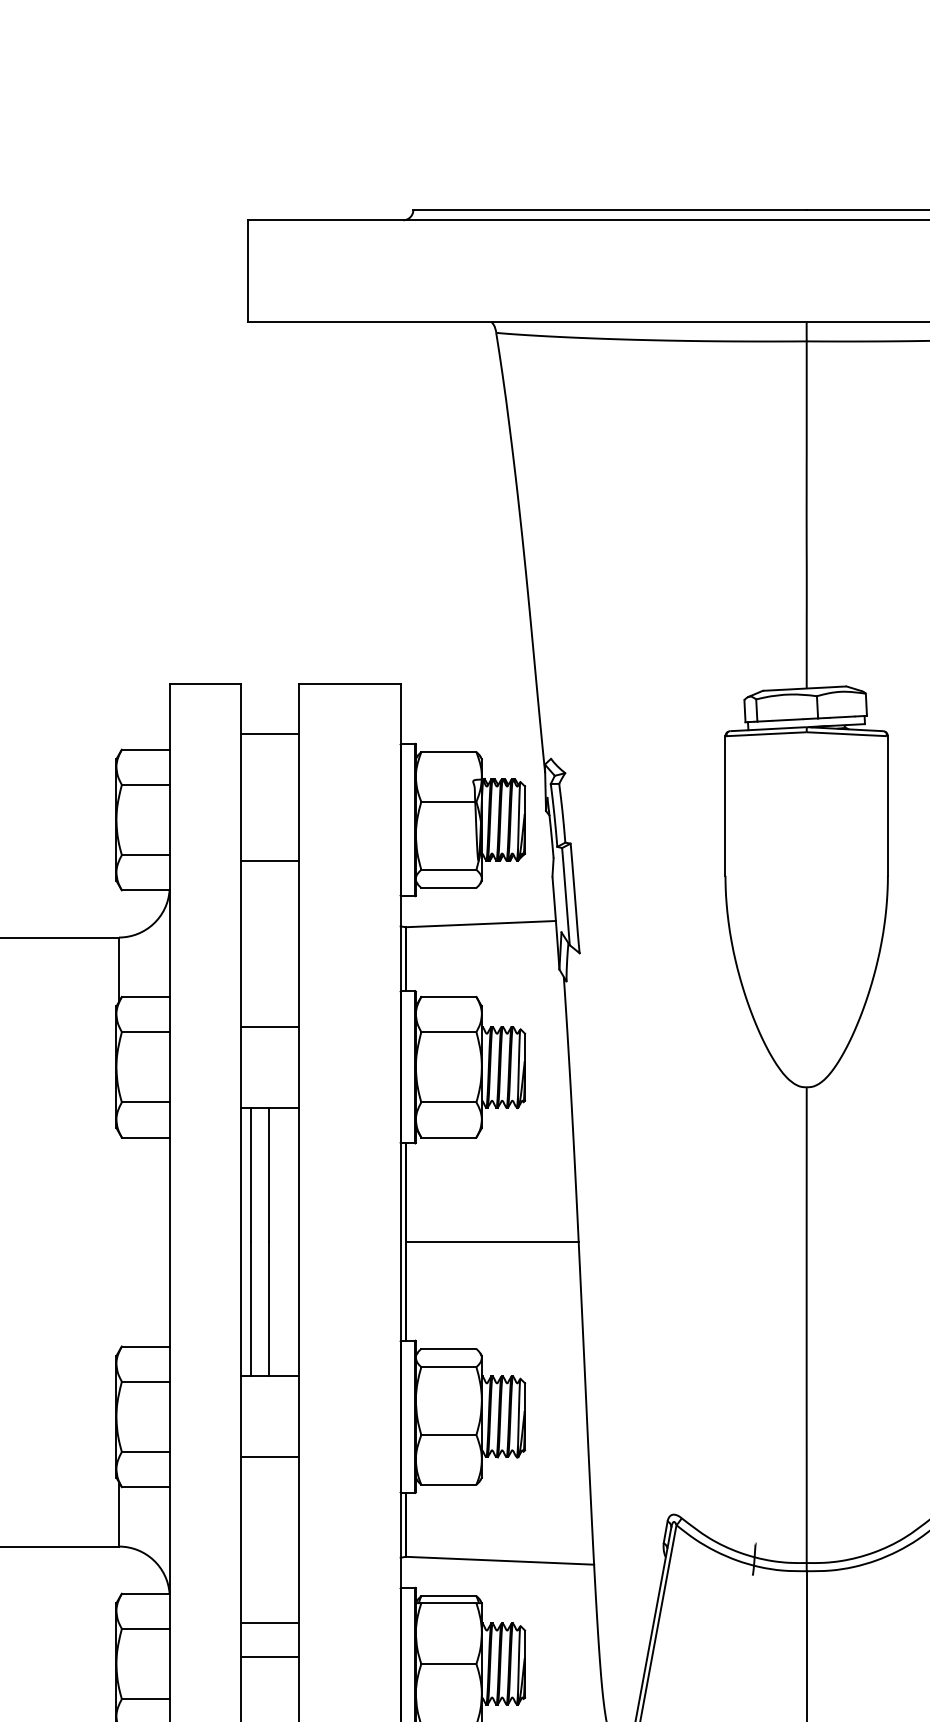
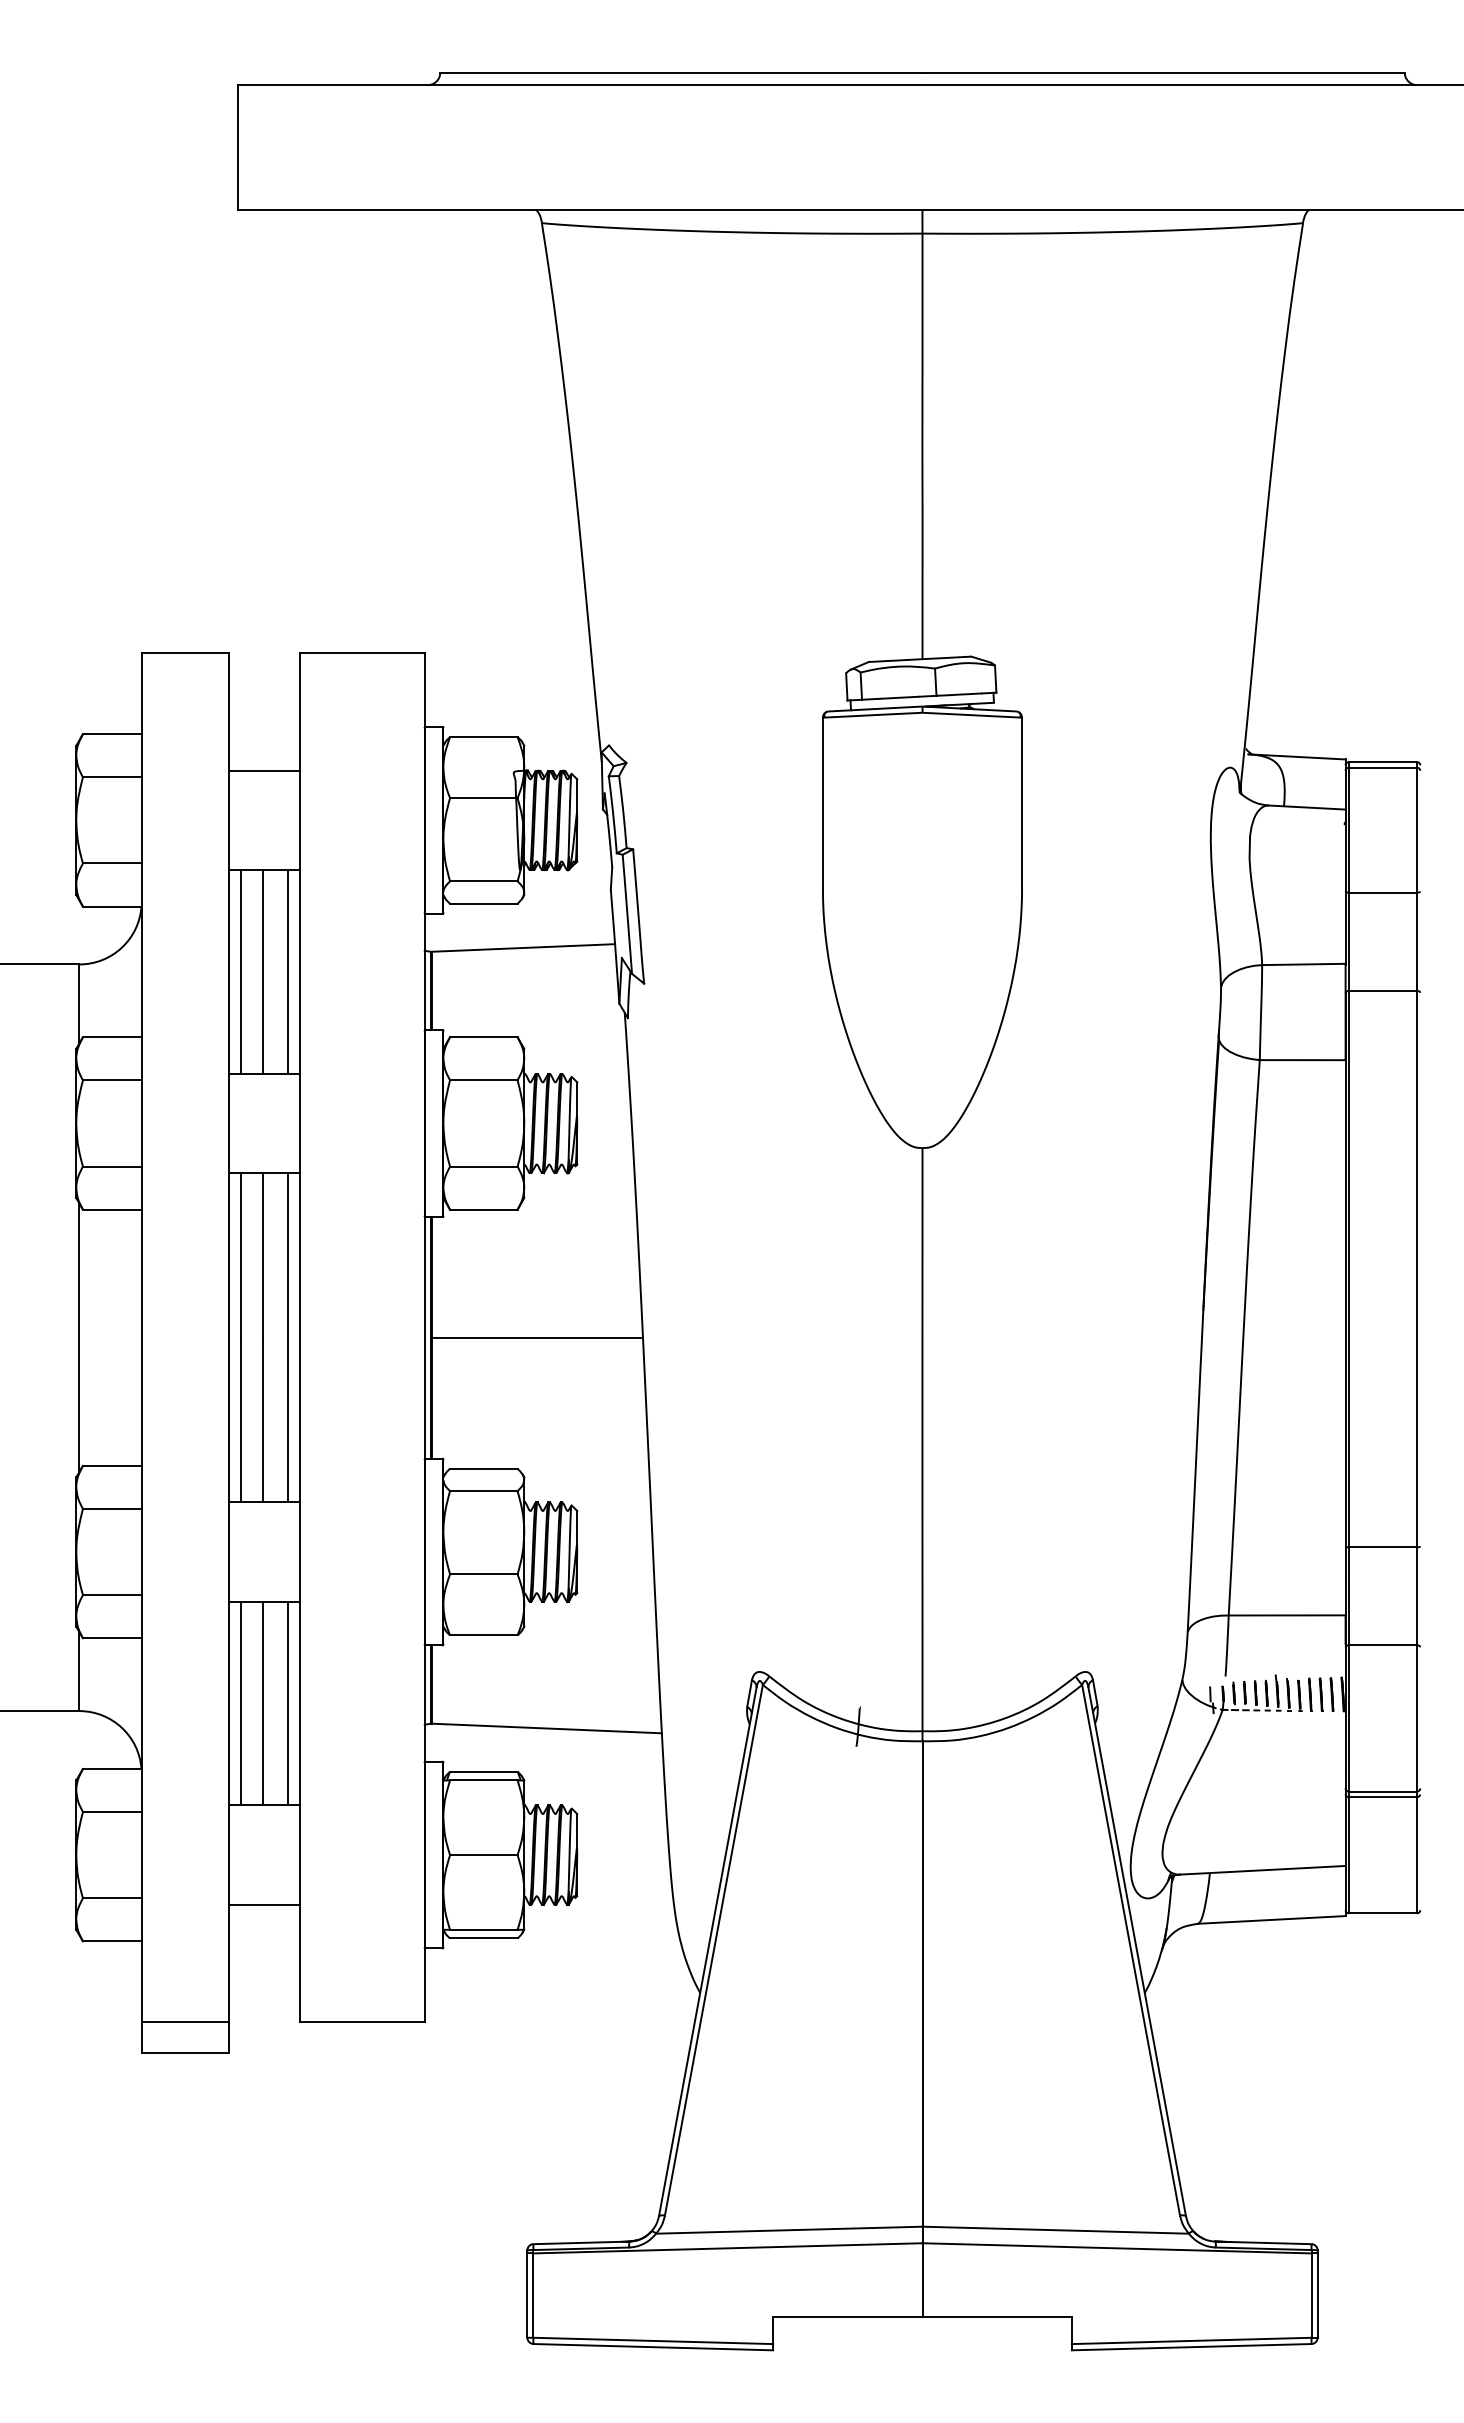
line: (269, 733) -> (264, 770), moved
line: (251, 943) -> (241, 971), added
line: (269, 943) -> (263, 971), added
line: (288, 943) -> (287, 971), added
line: (119, 1241) -> (79, 1337), added
line: (288, 1241) -> (287, 1337), added
line: (251, 1540) -> (241, 1703), added
line: (269, 1540) -> (263, 1703), added
line: (288, 1540) -> (287, 1703), added
line: (269, 1657) -> (264, 1904), moved

